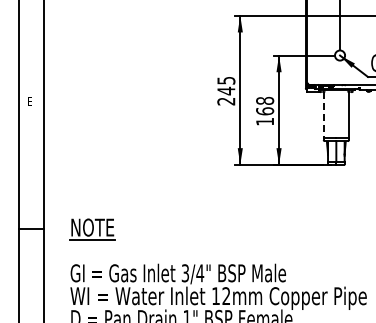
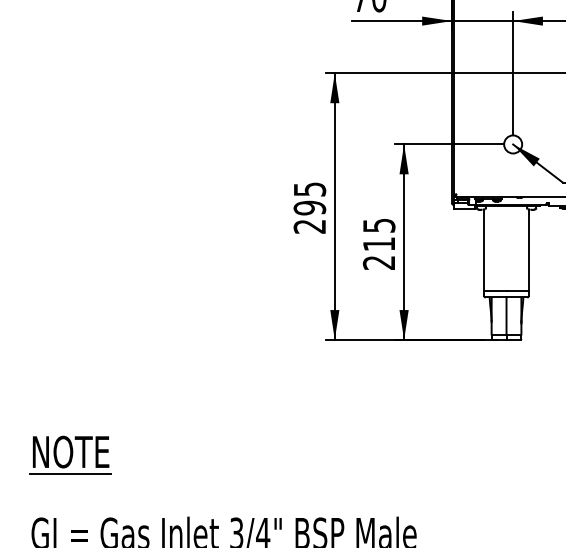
text: (226, 90) -> (310, 206), 245 -> 295
text: (265, 110) -> (379, 242), 168 -> 215
line: (323, 114) -> (483, 249), dashed -> solid

